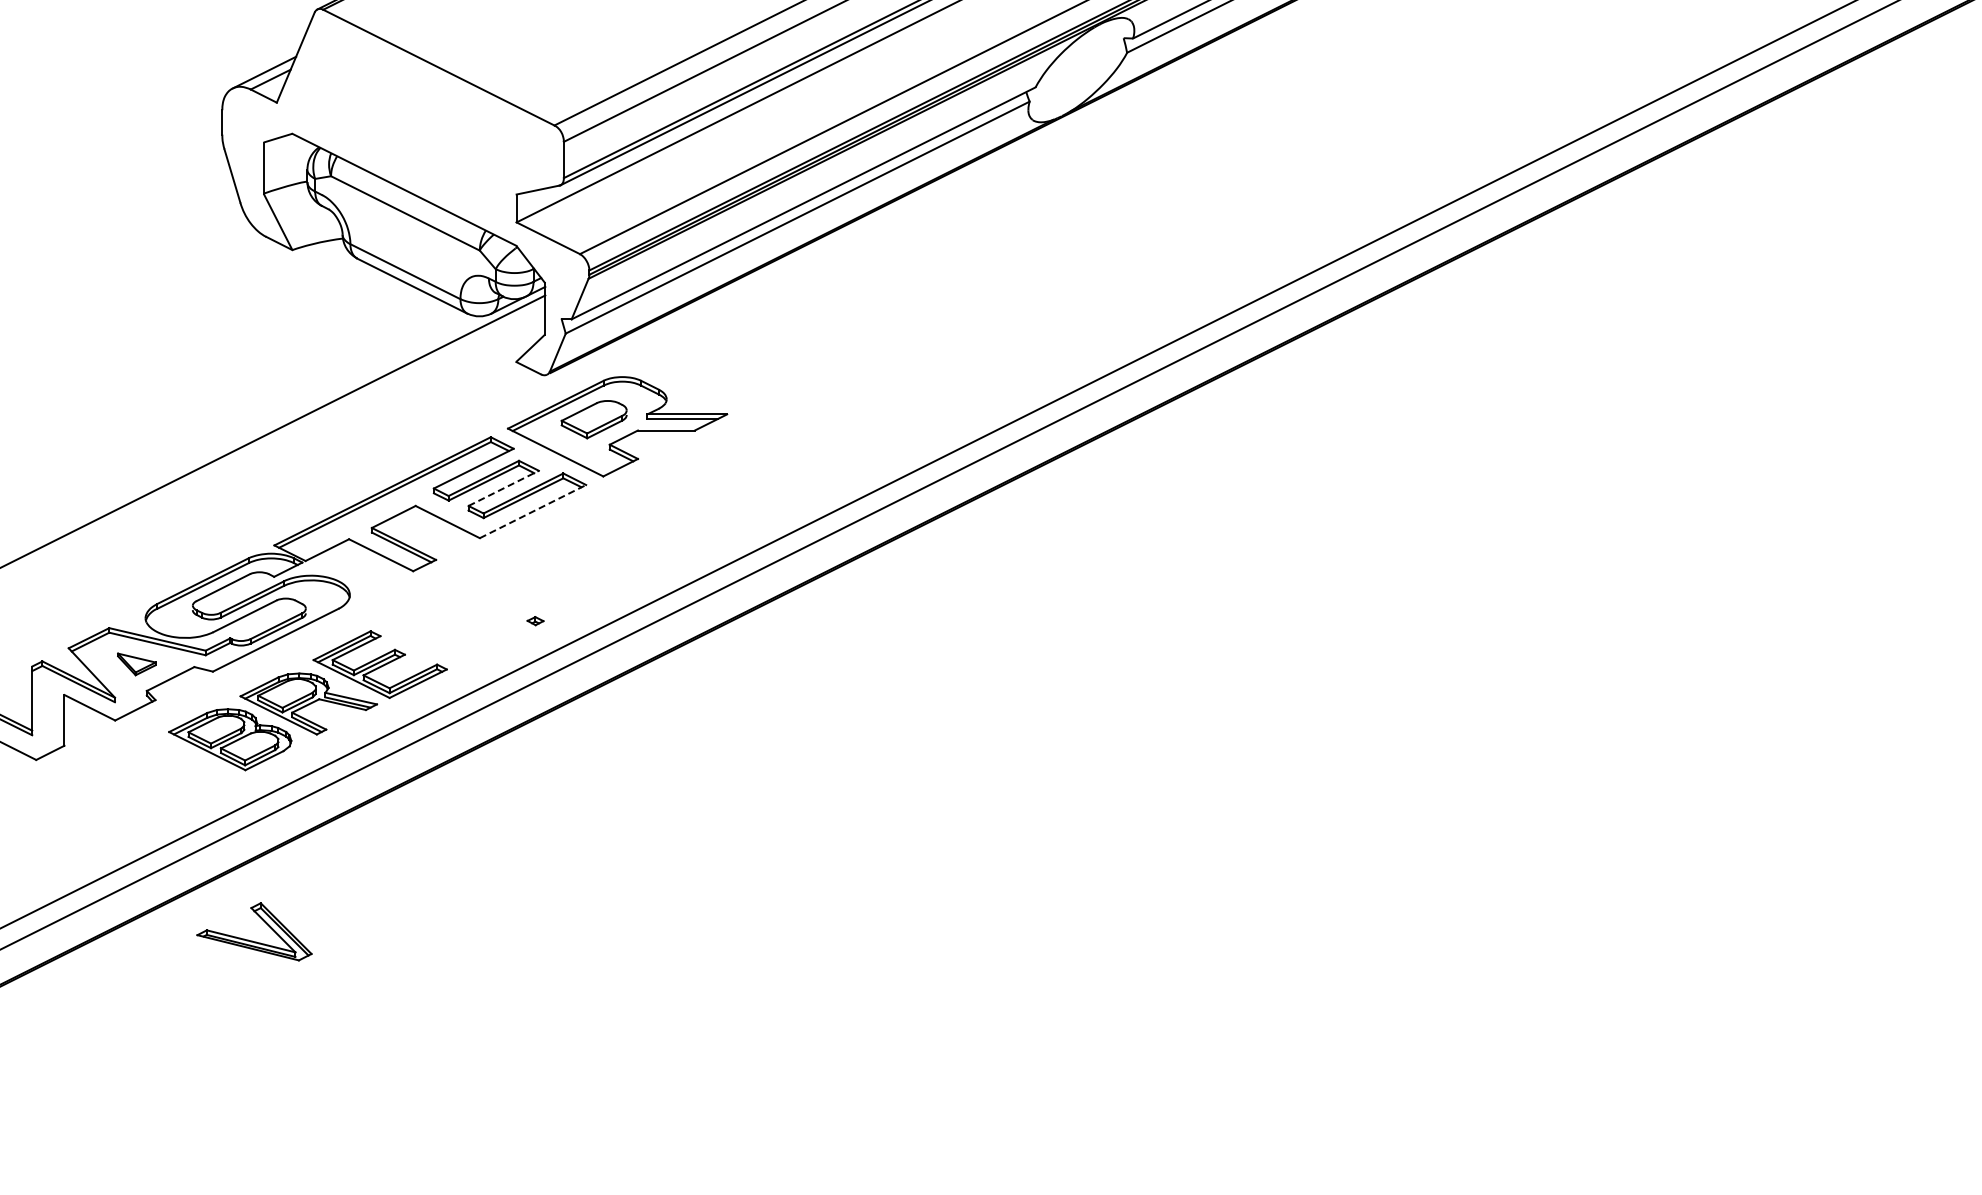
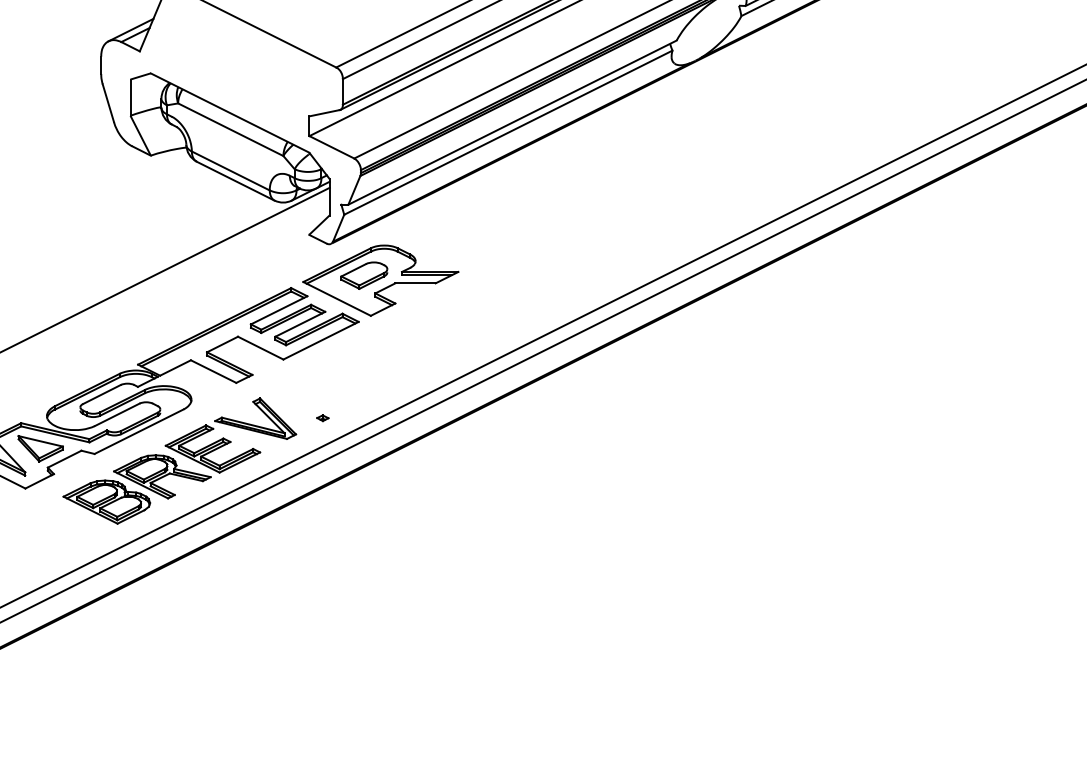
line: (504, 488) -> (300, 324), dashed -> solid
line: (533, 511) -> (321, 340), dashed -> solid
part: (136, 664) -> (40, 448), size x1.67
part: (252, 940) -> (254, 424), moved

